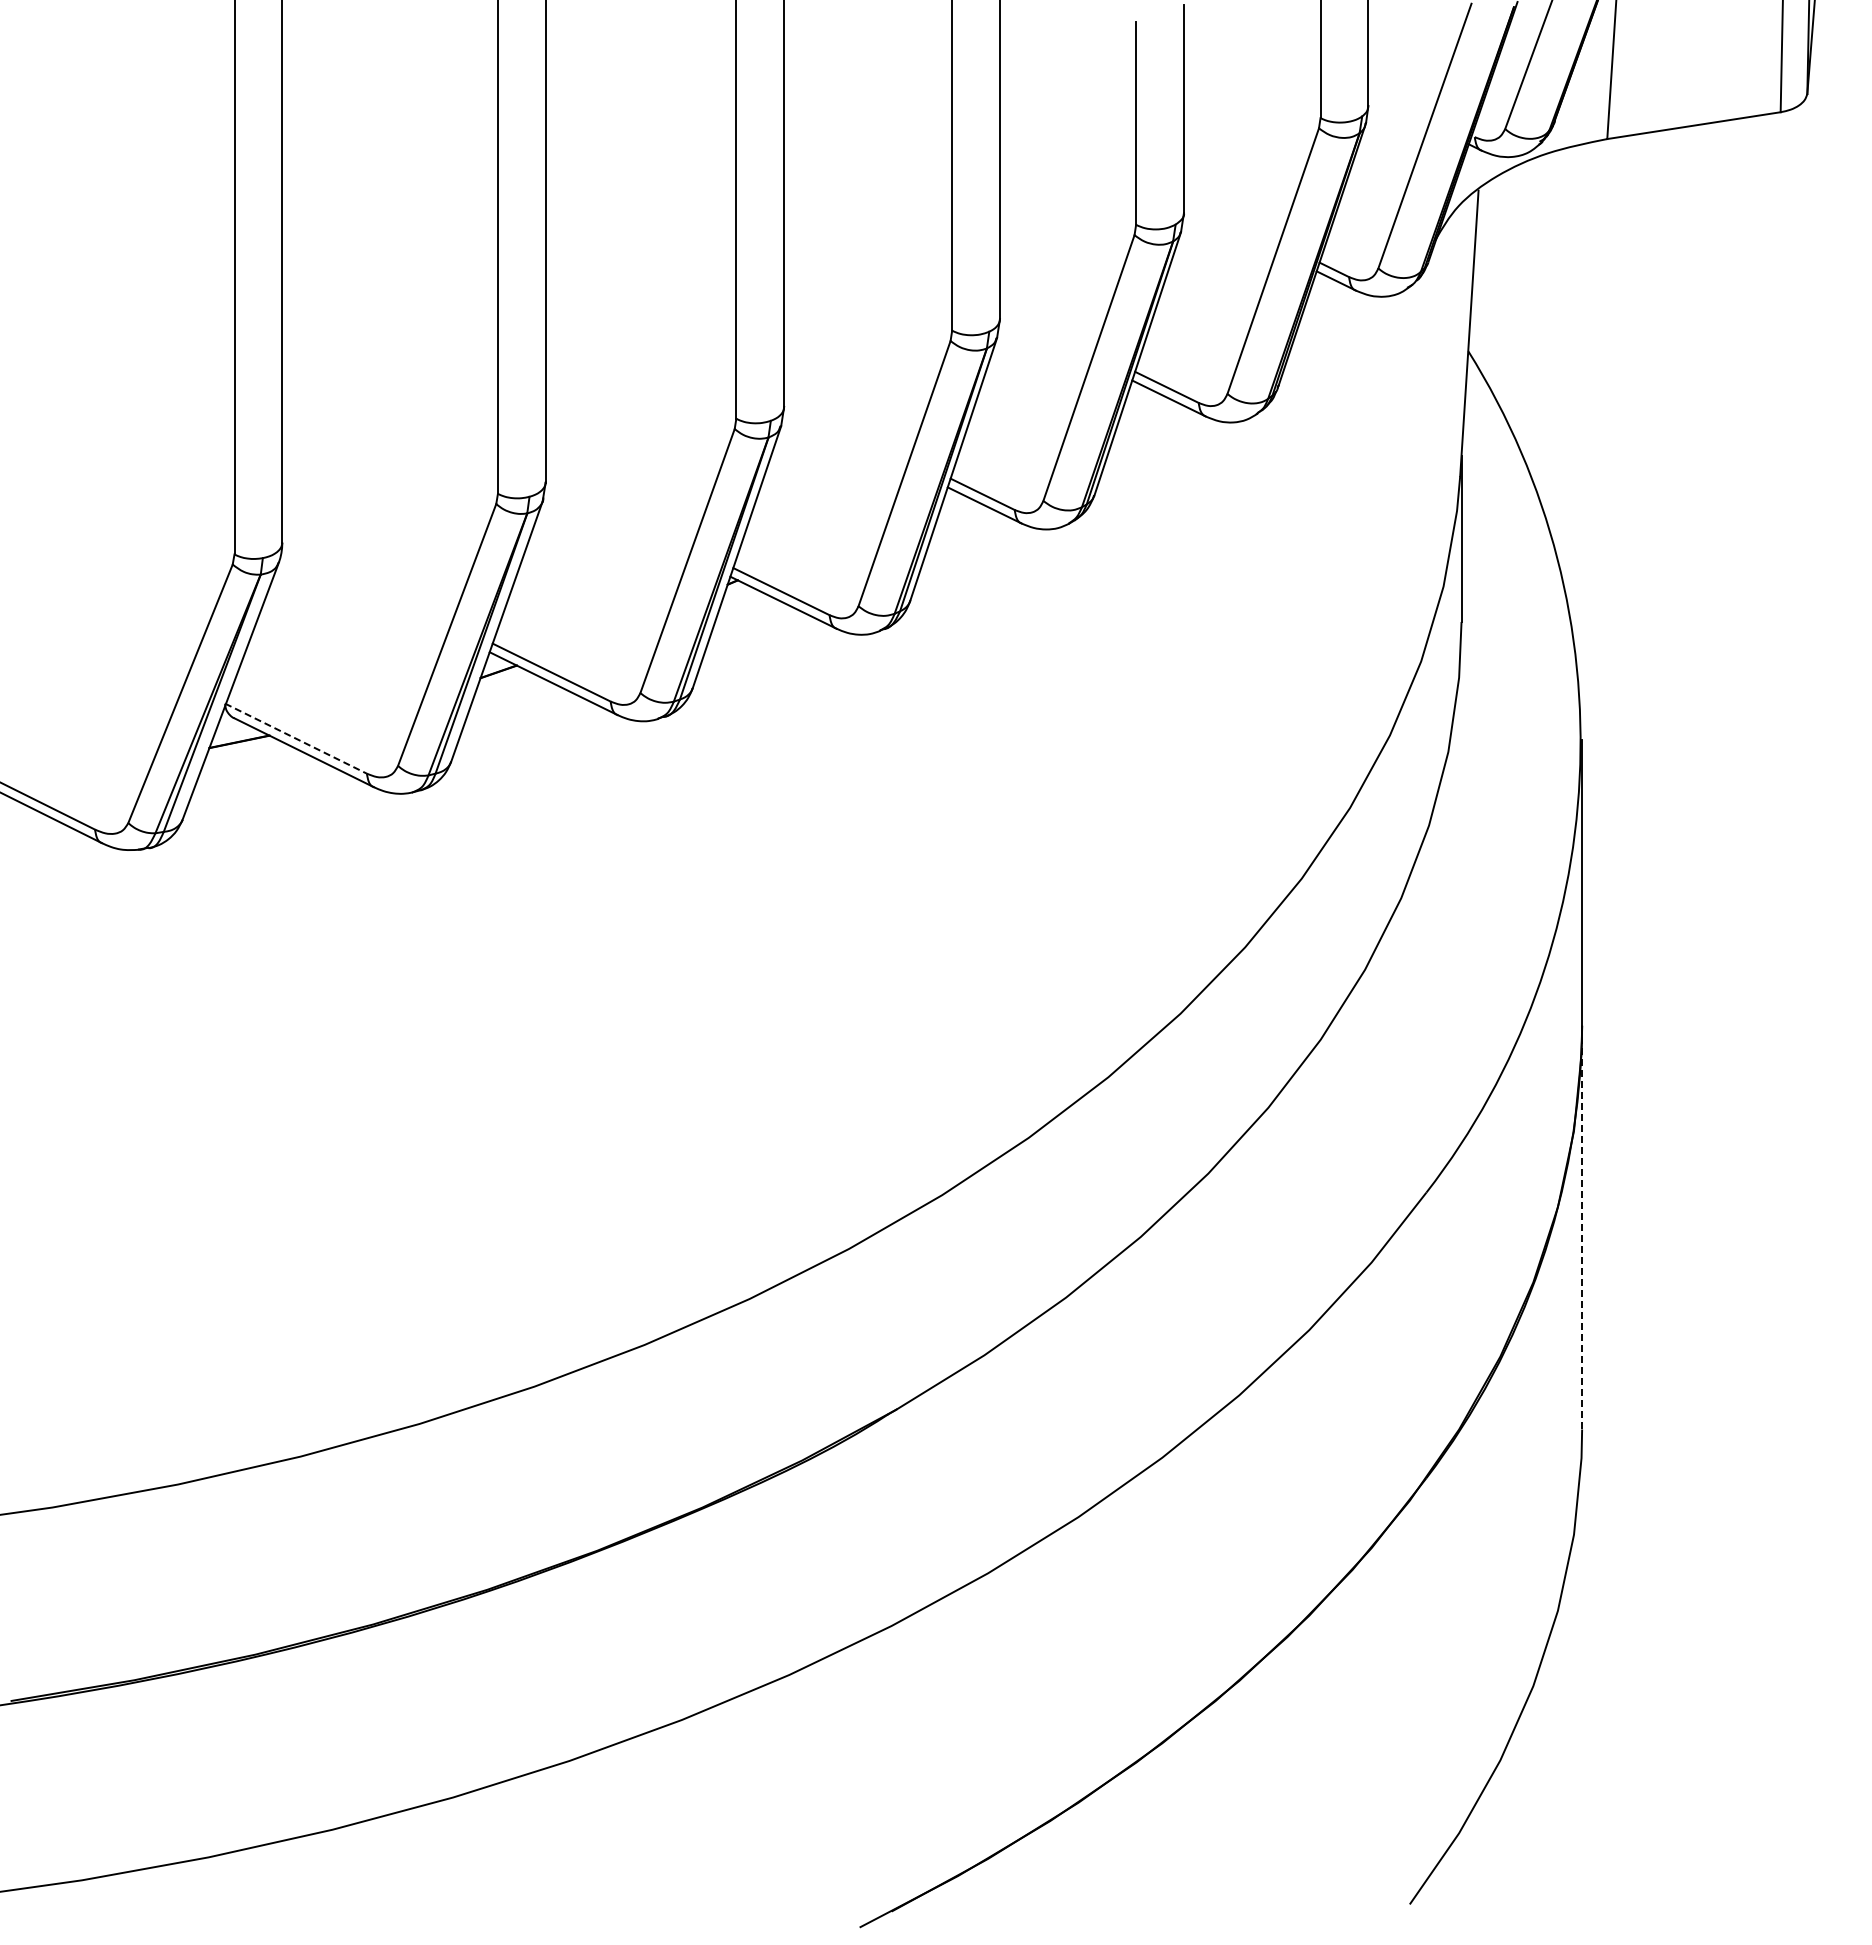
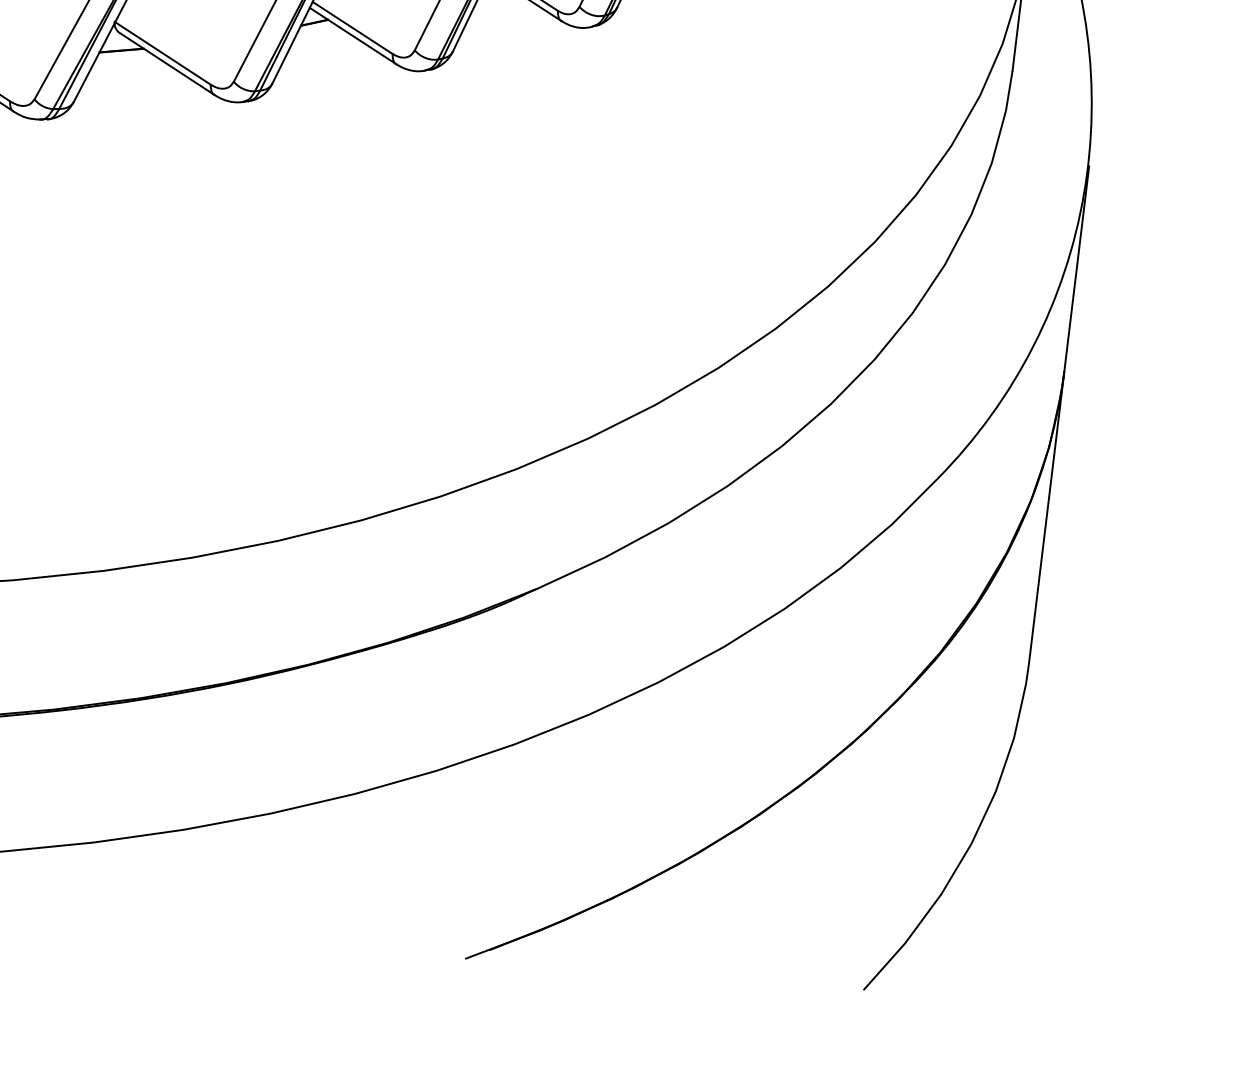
line: (296, 738) -> (163, 53), dashed -> solid
line: (1582, 1227) -> (1046, 517), dashed -> solid

